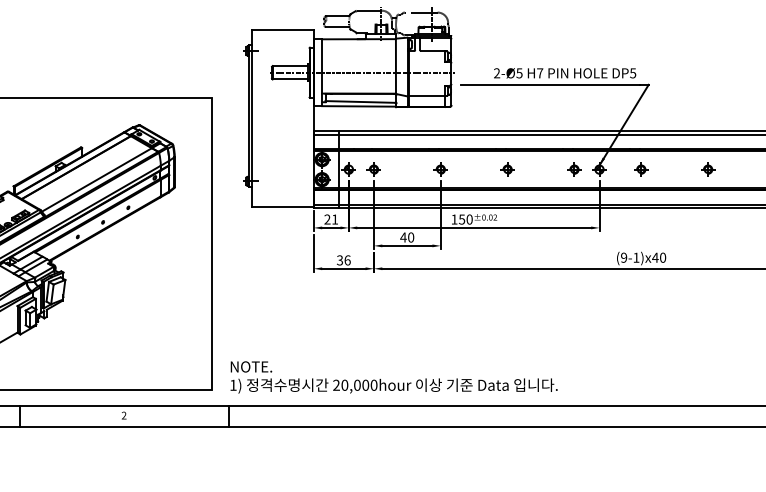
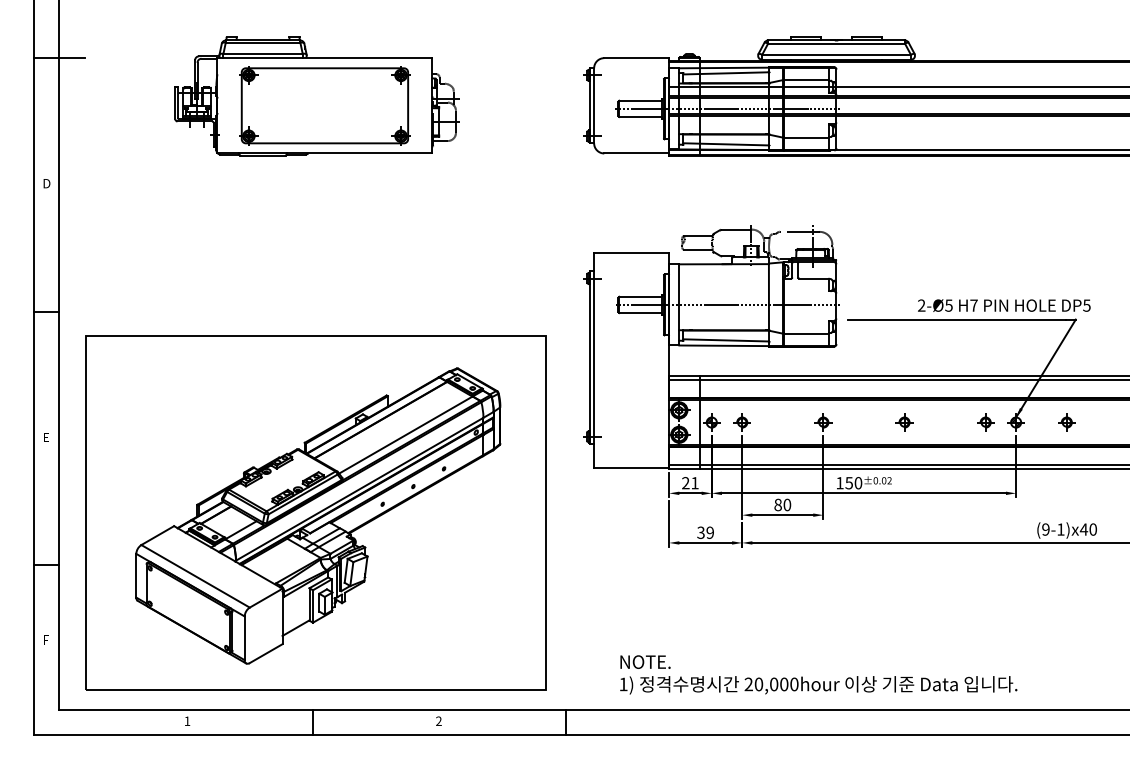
text: (565, 73) -> (1004, 305), moved
text: (403, 237) -> (778, 504), 40 -> 80
text: (347, 260) -> (710, 532), 36 -> 39
text: (393, 377) -> (818, 674), moved

